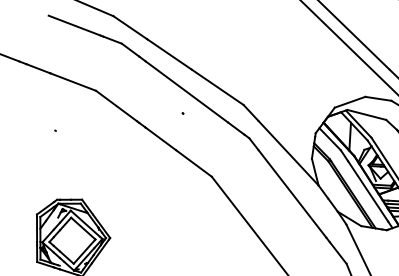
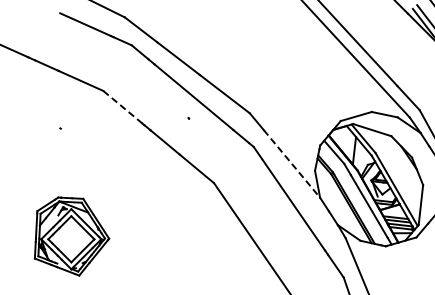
line: (116, 106) -> (122, 107), solid -> dashed
line: (289, 153) -> (292, 164), solid -> dashed

